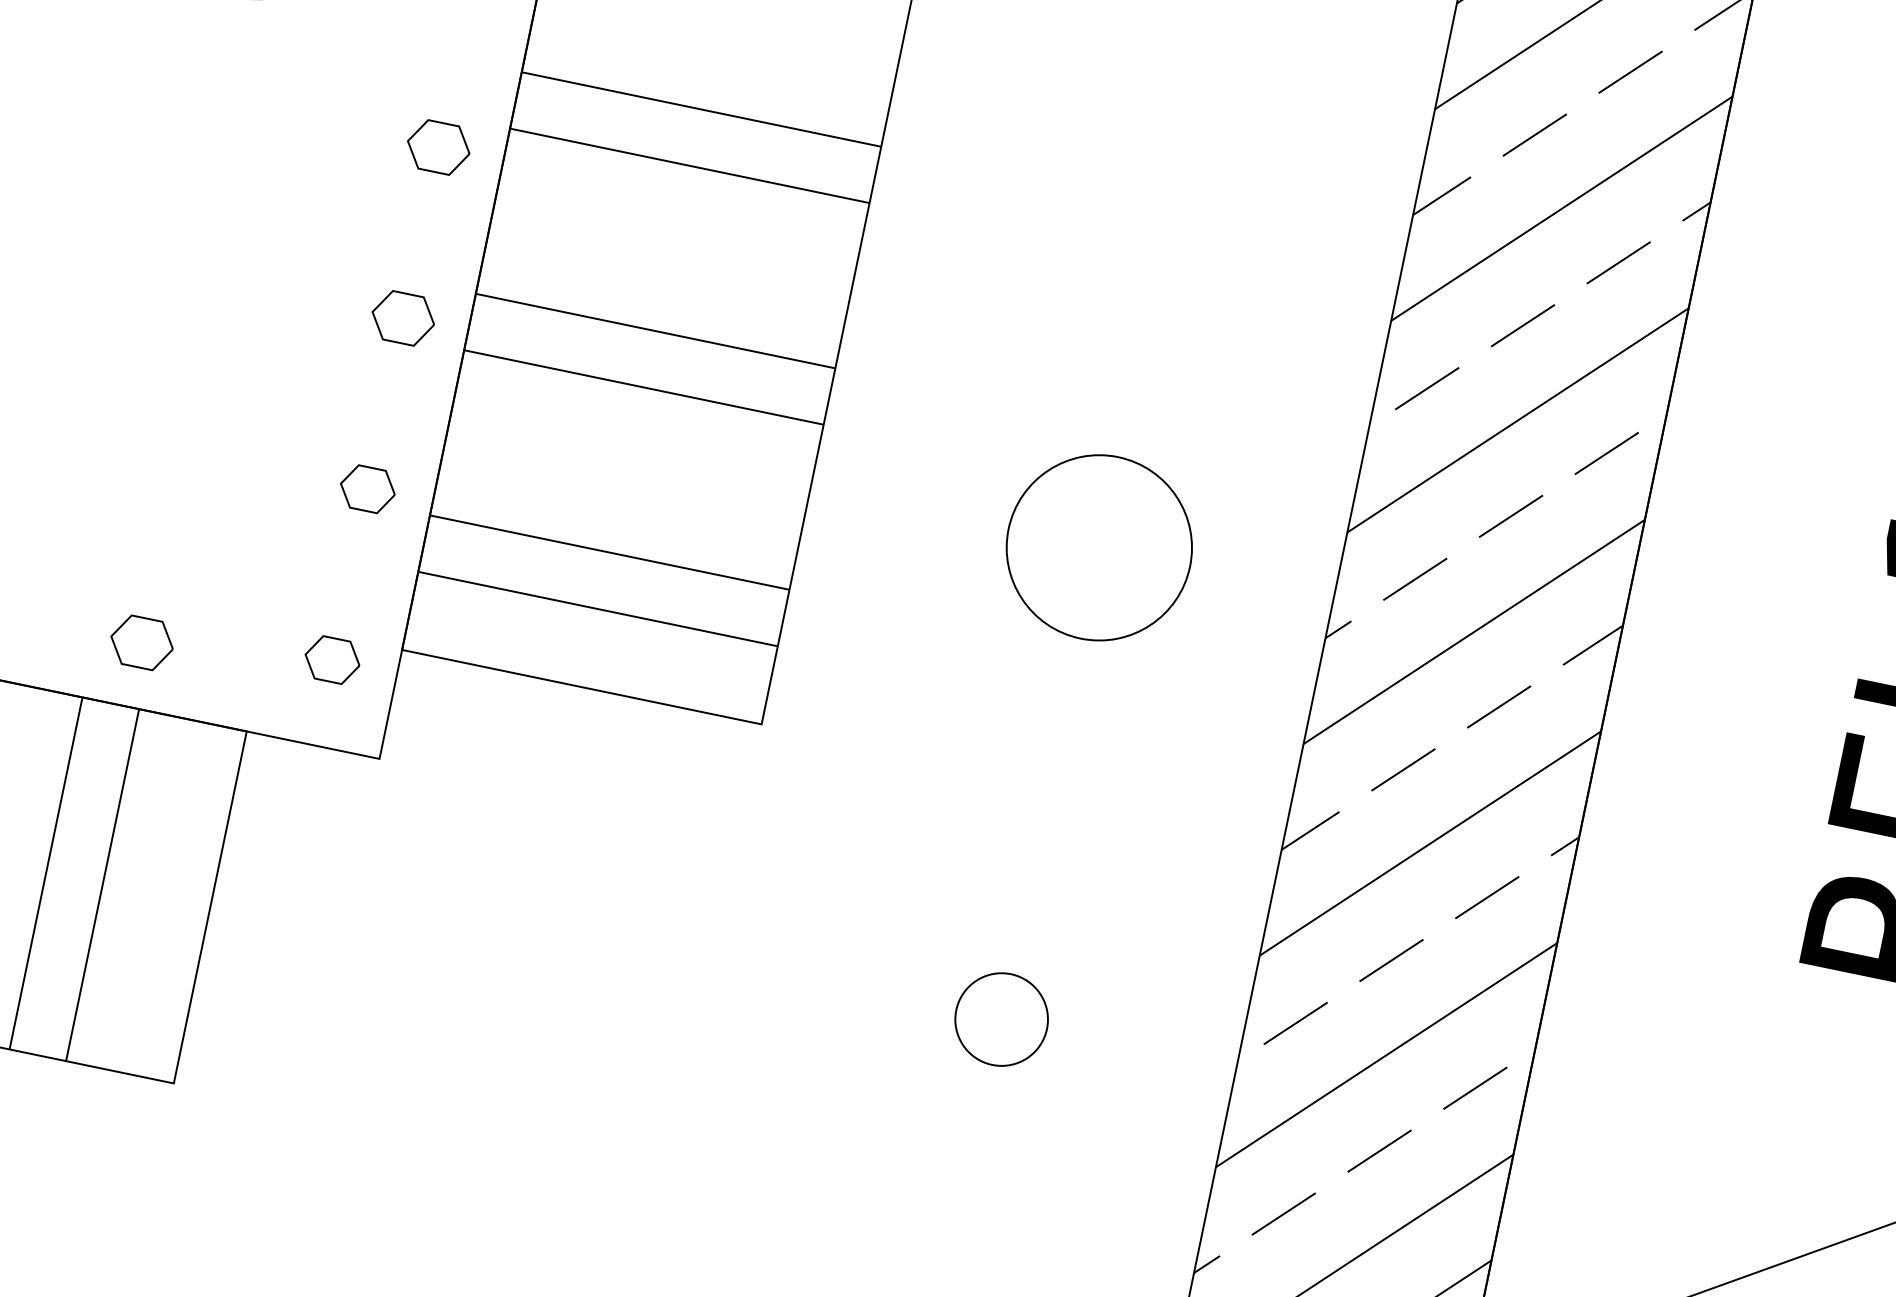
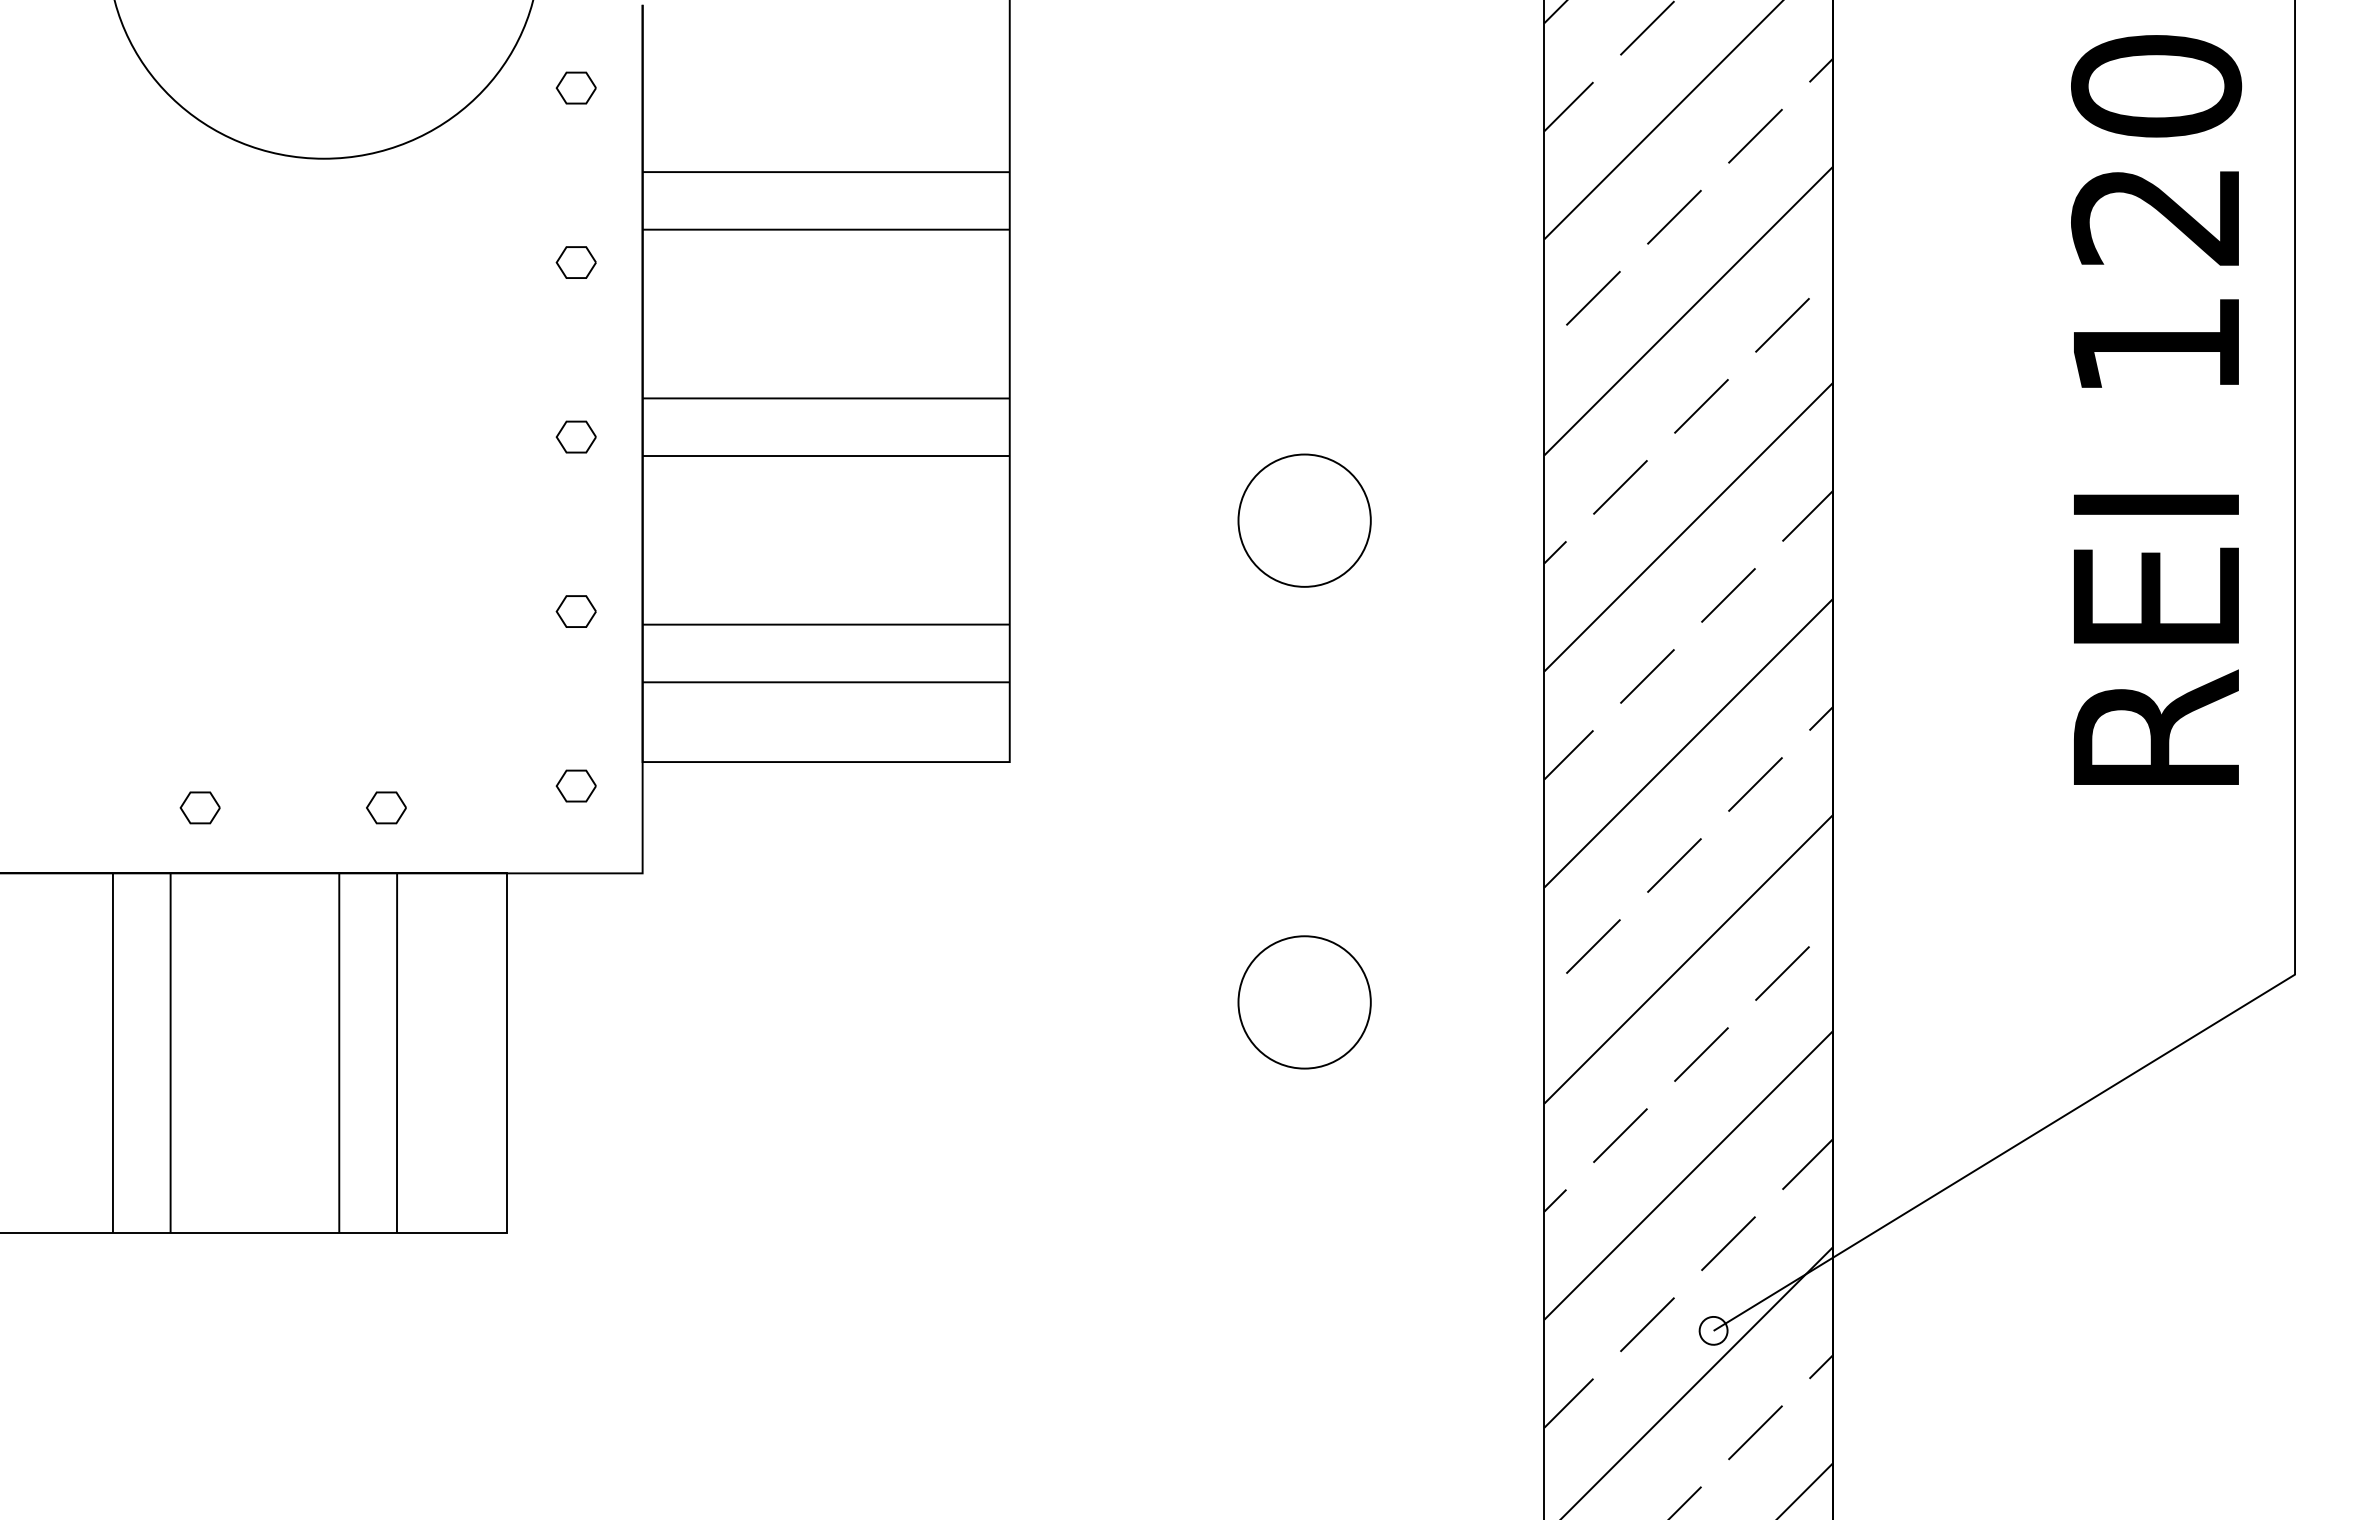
part: (437, 147) -> (575, 262), size x0.62
part: (402, 317) -> (575, 436), size x0.62
part: (366, 488) -> (575, 611), size x0.71
circle: (1099, 547) -> (1304, 520), size x0.71
part: (142, 642) -> (386, 807), size x0.62
part: (331, 659) -> (575, 785), size x0.71
circle: (1001, 1019) -> (1304, 1002), size x1.43

